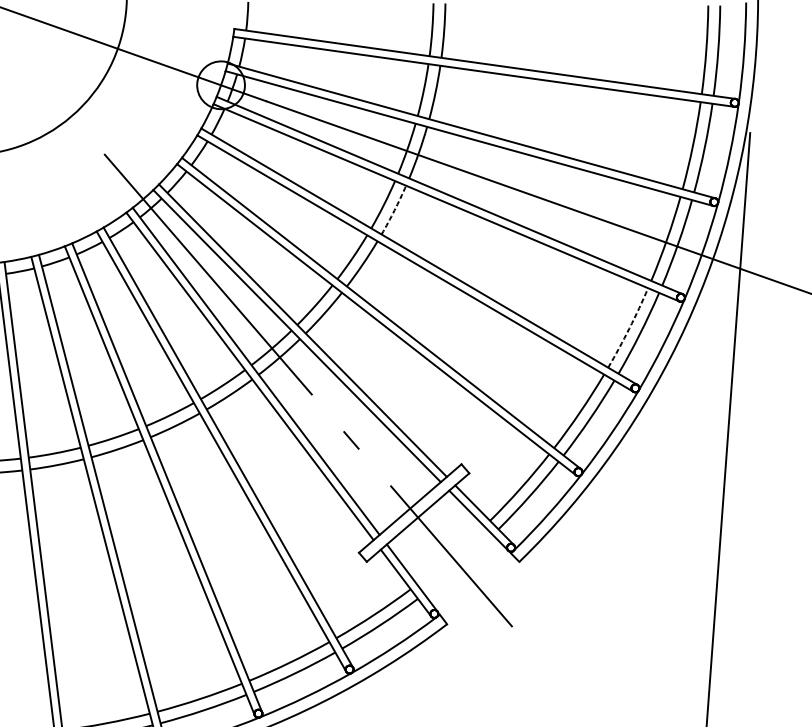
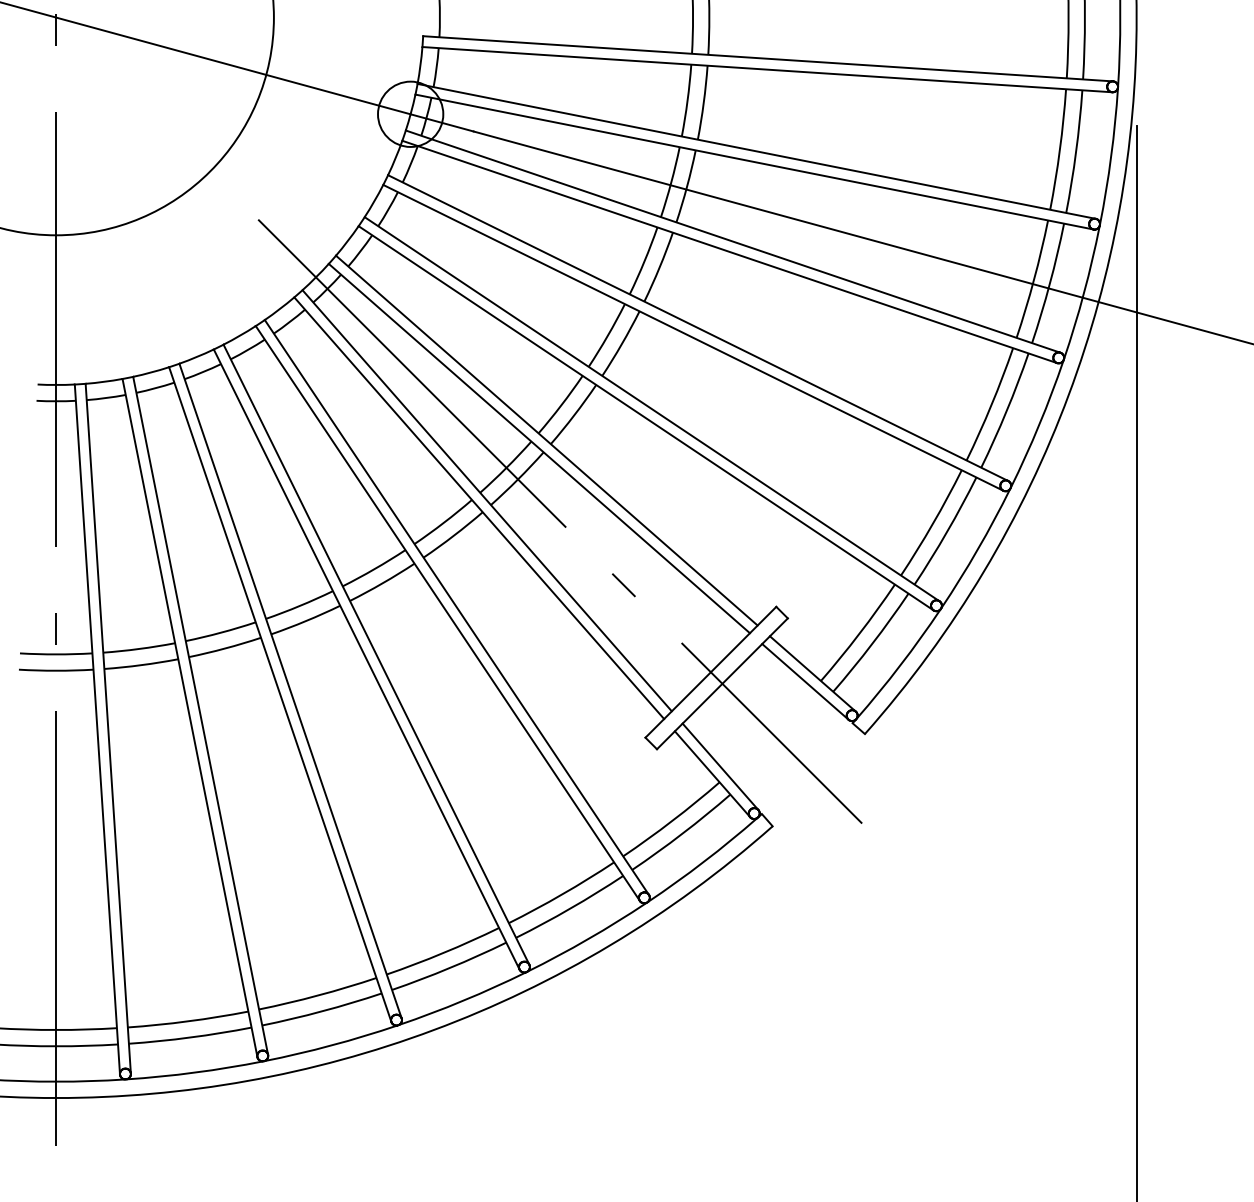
arc: (394, 210) -> (659, 267), dashed -> solid
arc: (629, 328) -> (991, 405), dashed -> solid

